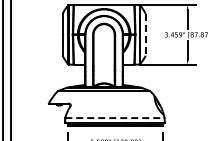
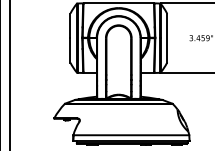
line: (145, 34) -> (167, 37), dashed -> solid
line: (114, 118) -> (130, 135), dashed -> solid

